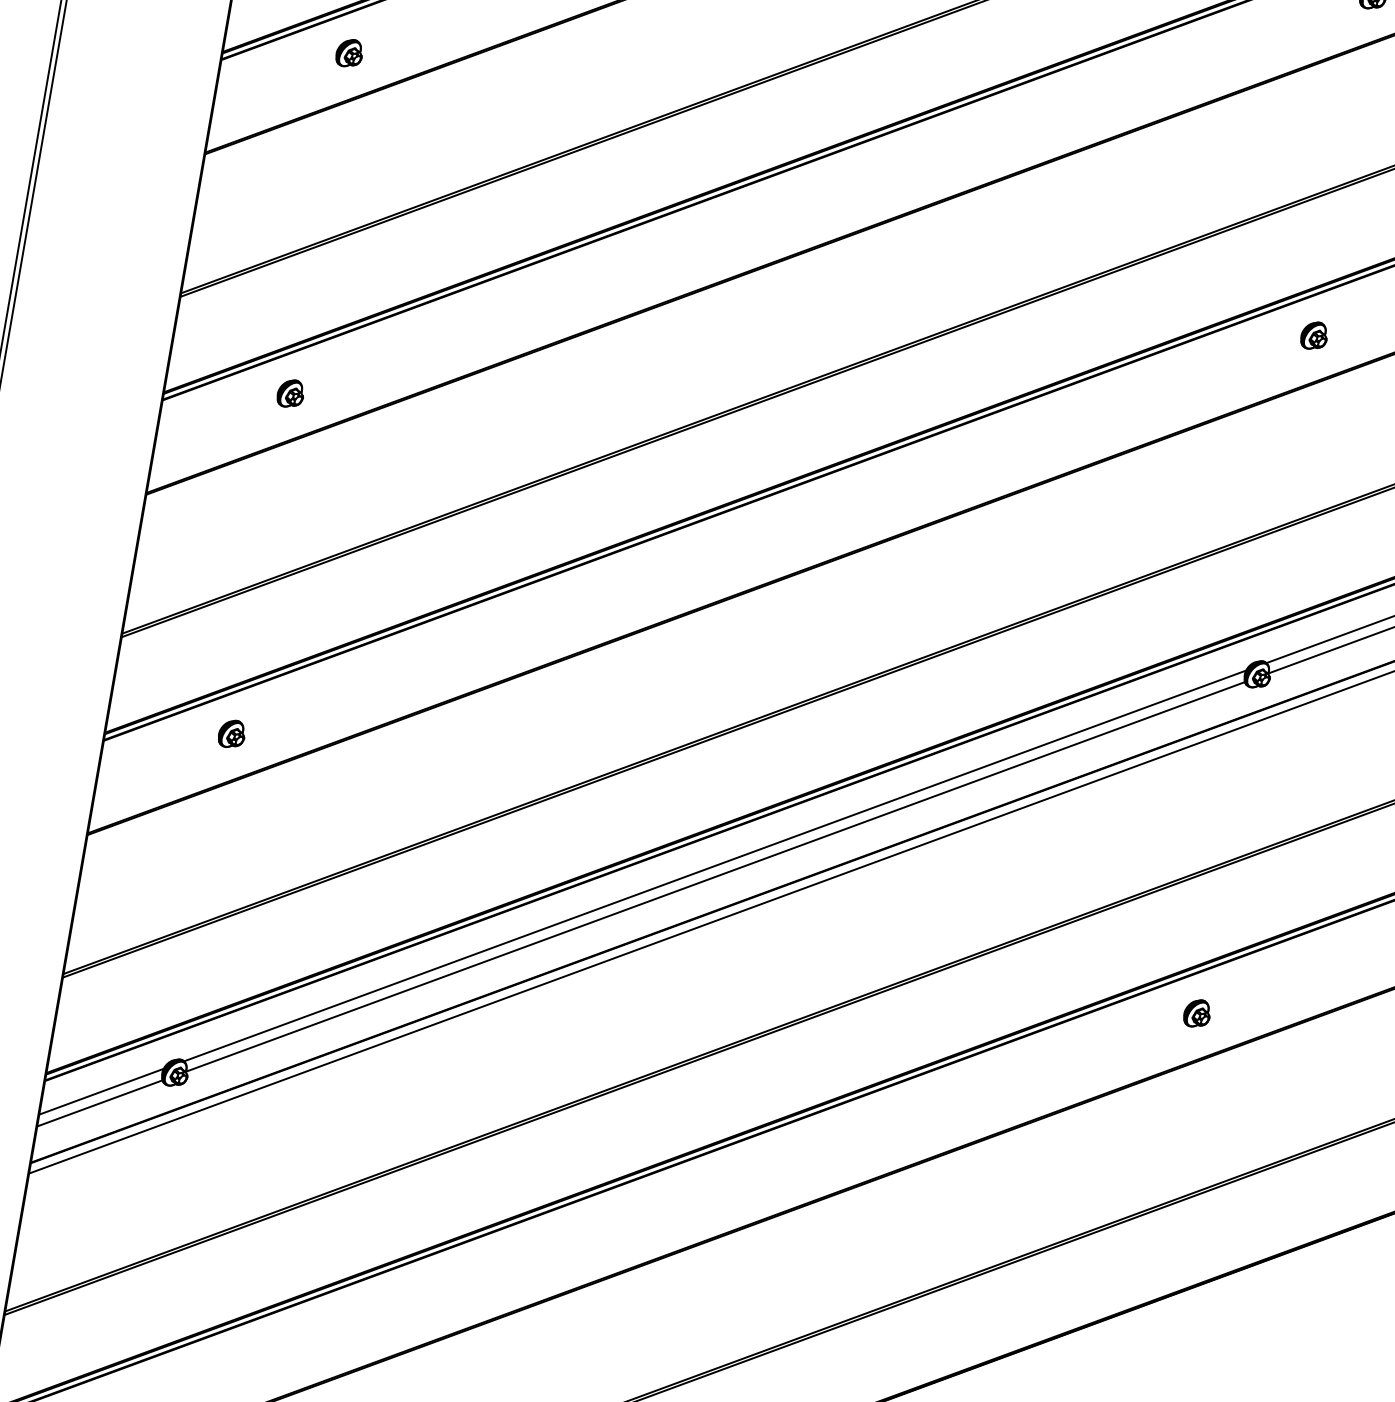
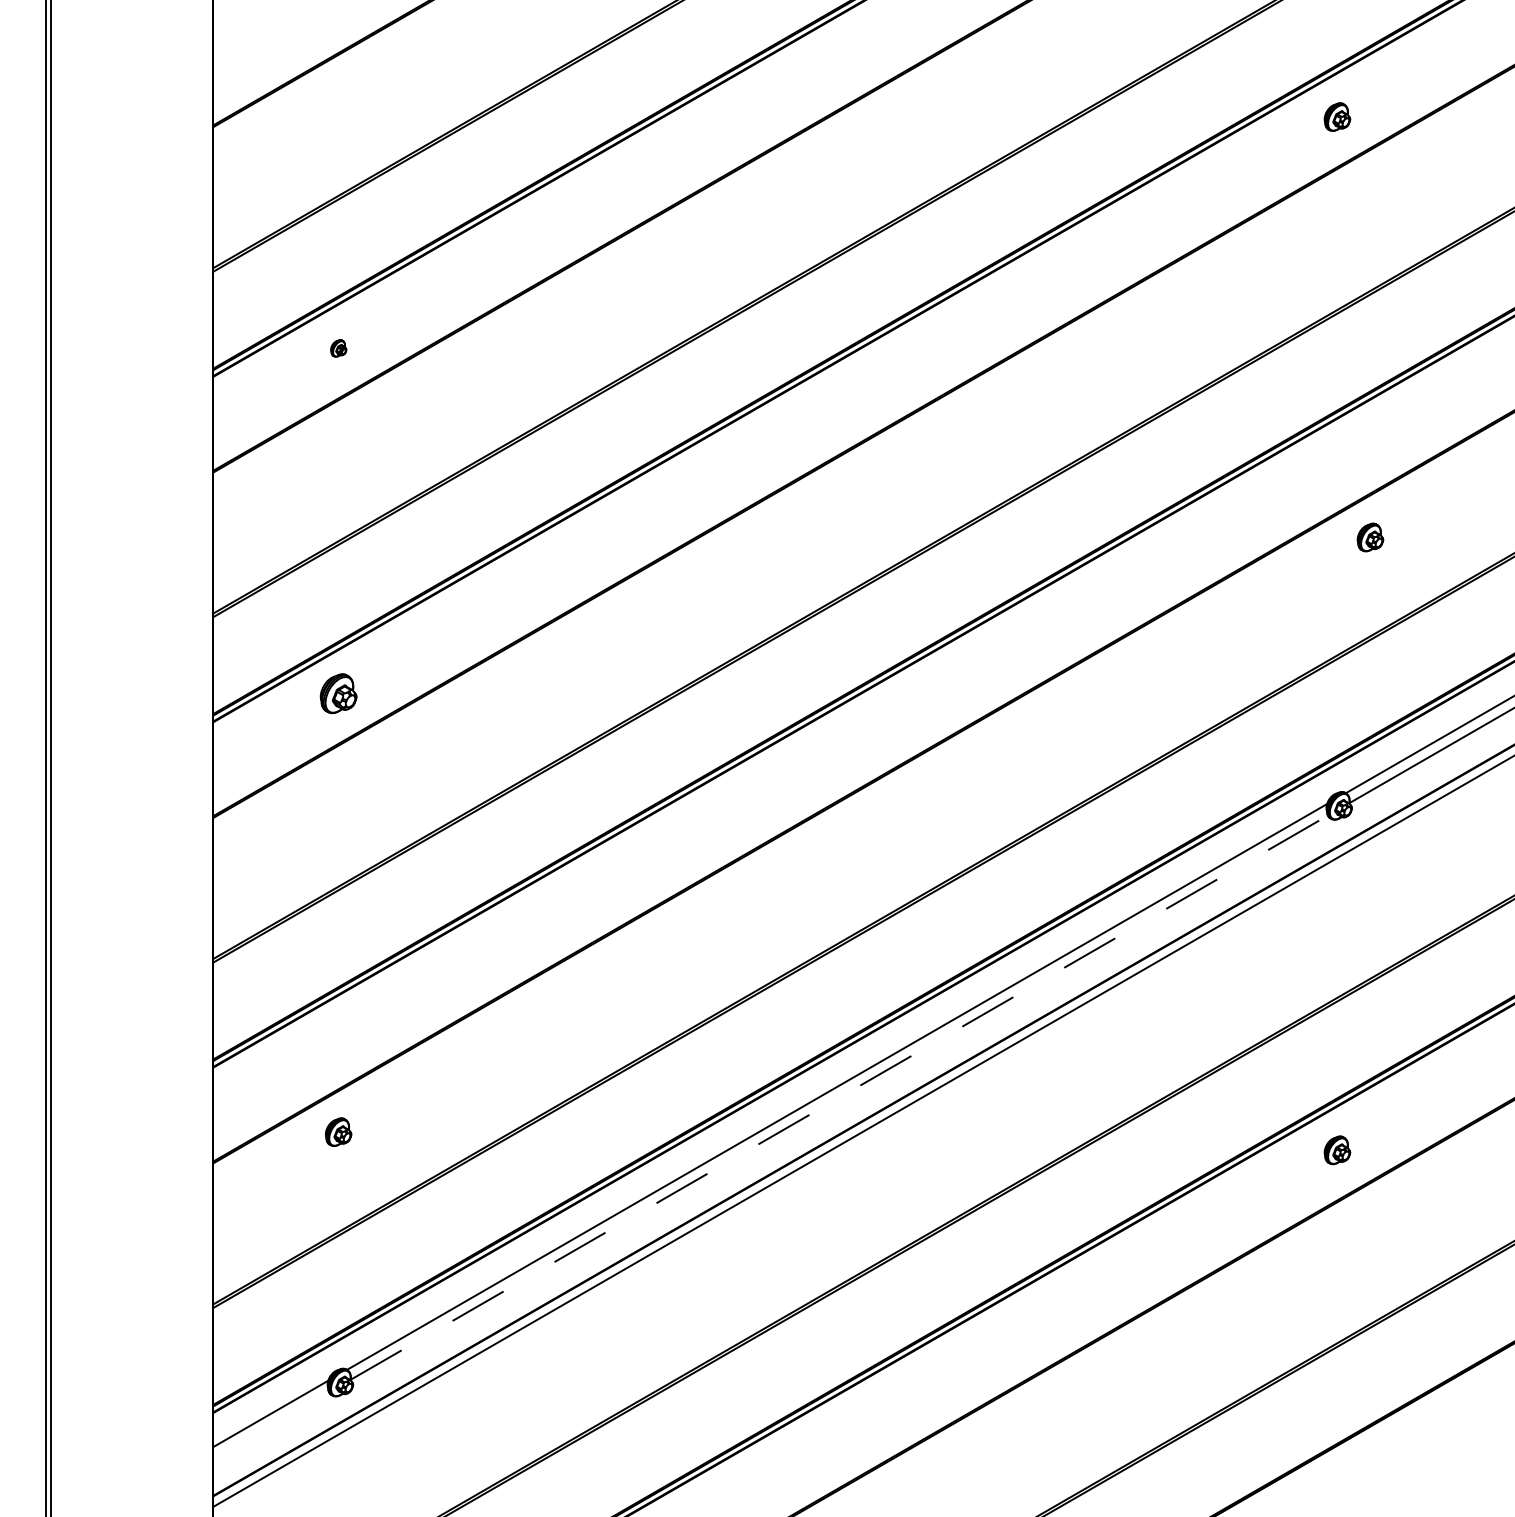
part: (349, 53) -> (338, 348), size x0.6
part: (1314, 335) -> (1370, 537), moved
part: (290, 393) -> (338, 693), size x1.4
part: (232, 733) -> (338, 1131), moved
line: (715, 876) -> (839, 1097), solid -> dashed
line: (100, 1103) -> (271, 1425), removed

